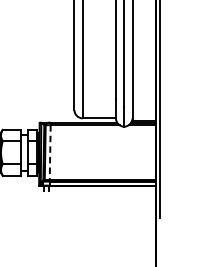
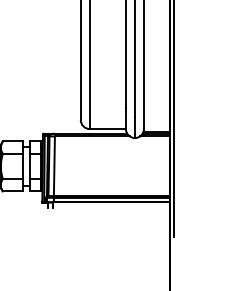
line: (50, 152) -> (54, 166), dashed -> solid

